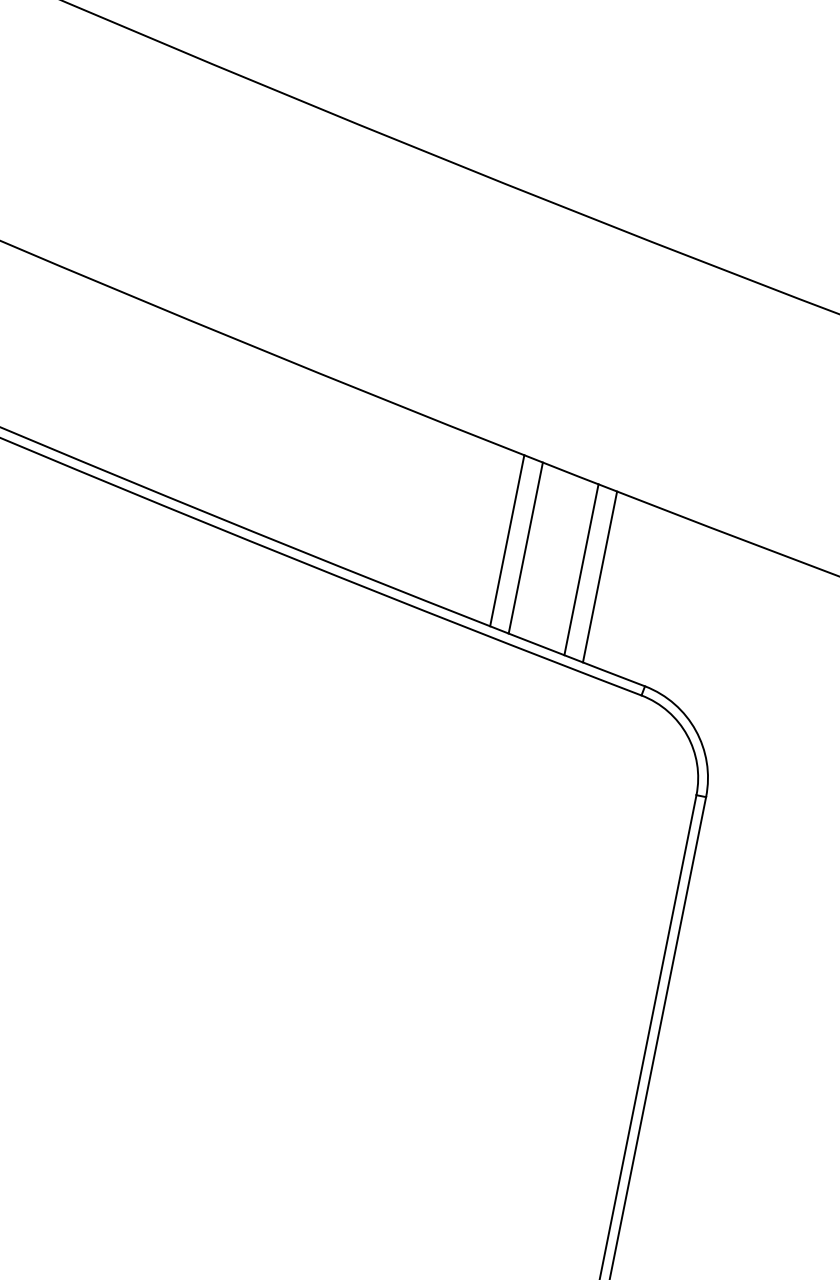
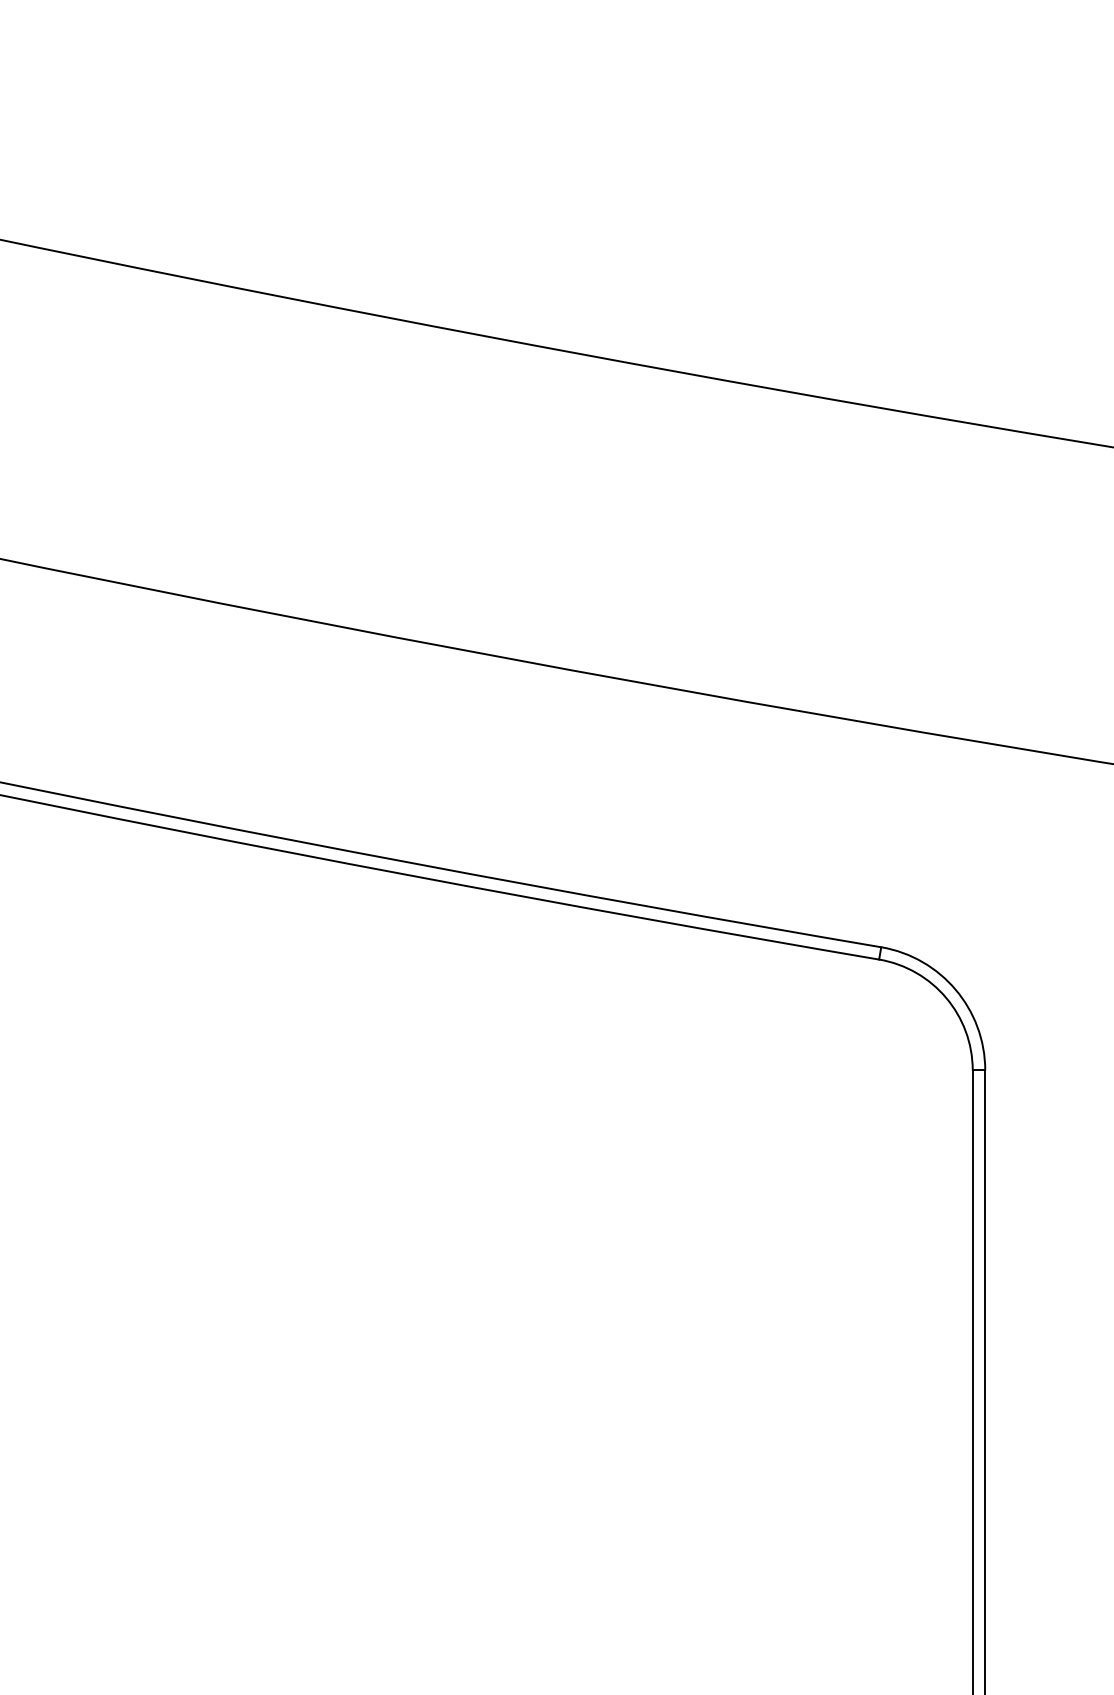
line: (507, 540) -> (672, 799), removed
line: (525, 548) -> (697, 804), removed
line: (581, 569) -> (772, 817), removed
line: (599, 576) -> (797, 821), removed

